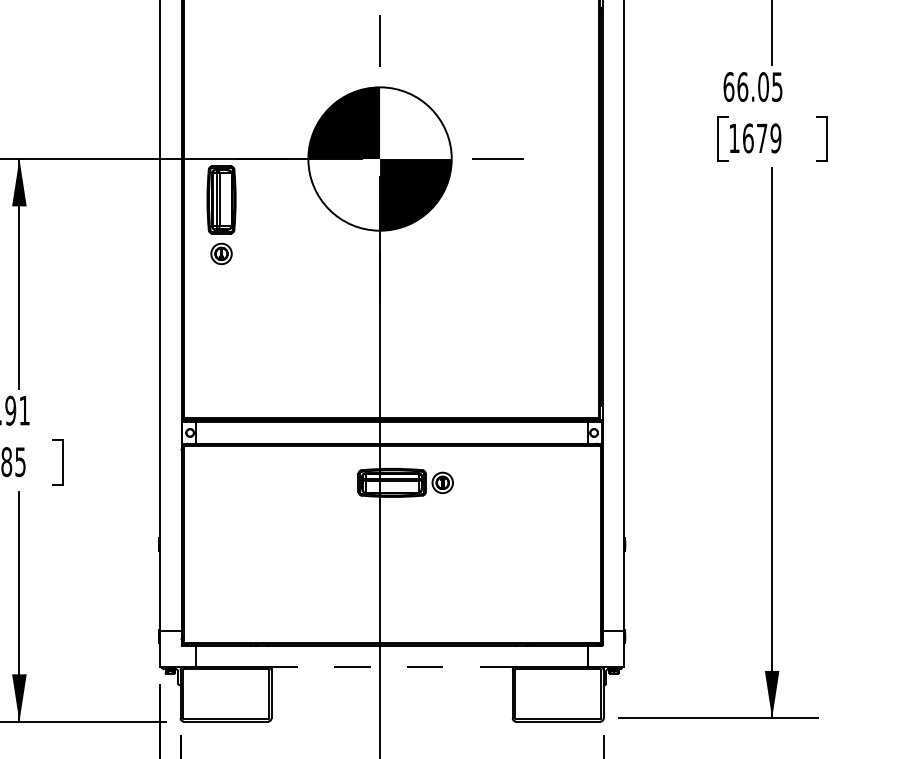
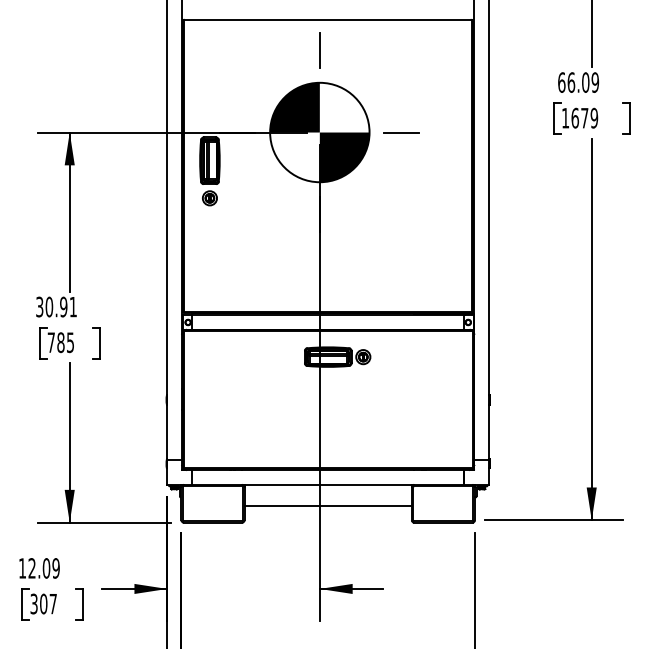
text: (777, 86) -> (595, 82), 66.05 -> 66.09
line: (392, 666) -> (328, 484), dashed -> solid
line: (391, 696) -> (327, 505), added

